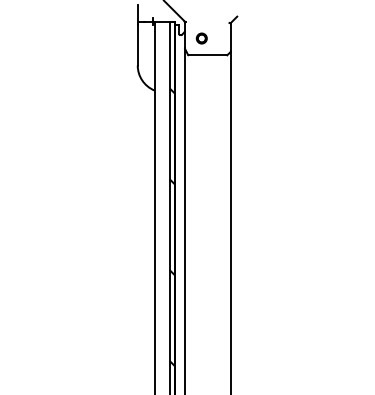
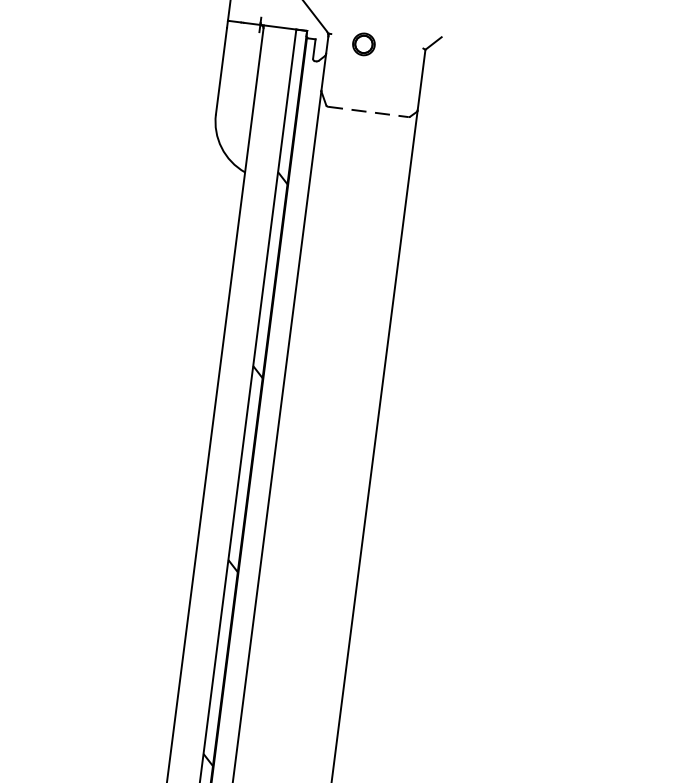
part: (201, 38) -> (363, 44), moved
line: (207, 55) -> (367, 112), solid -> dashed

